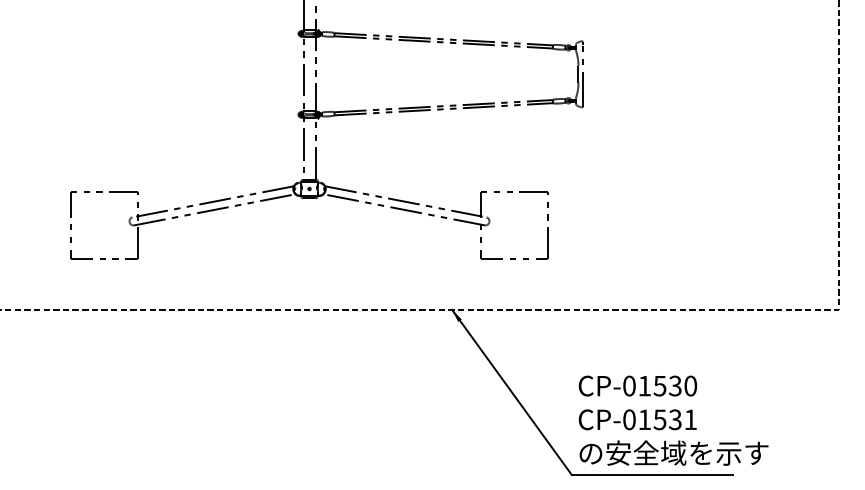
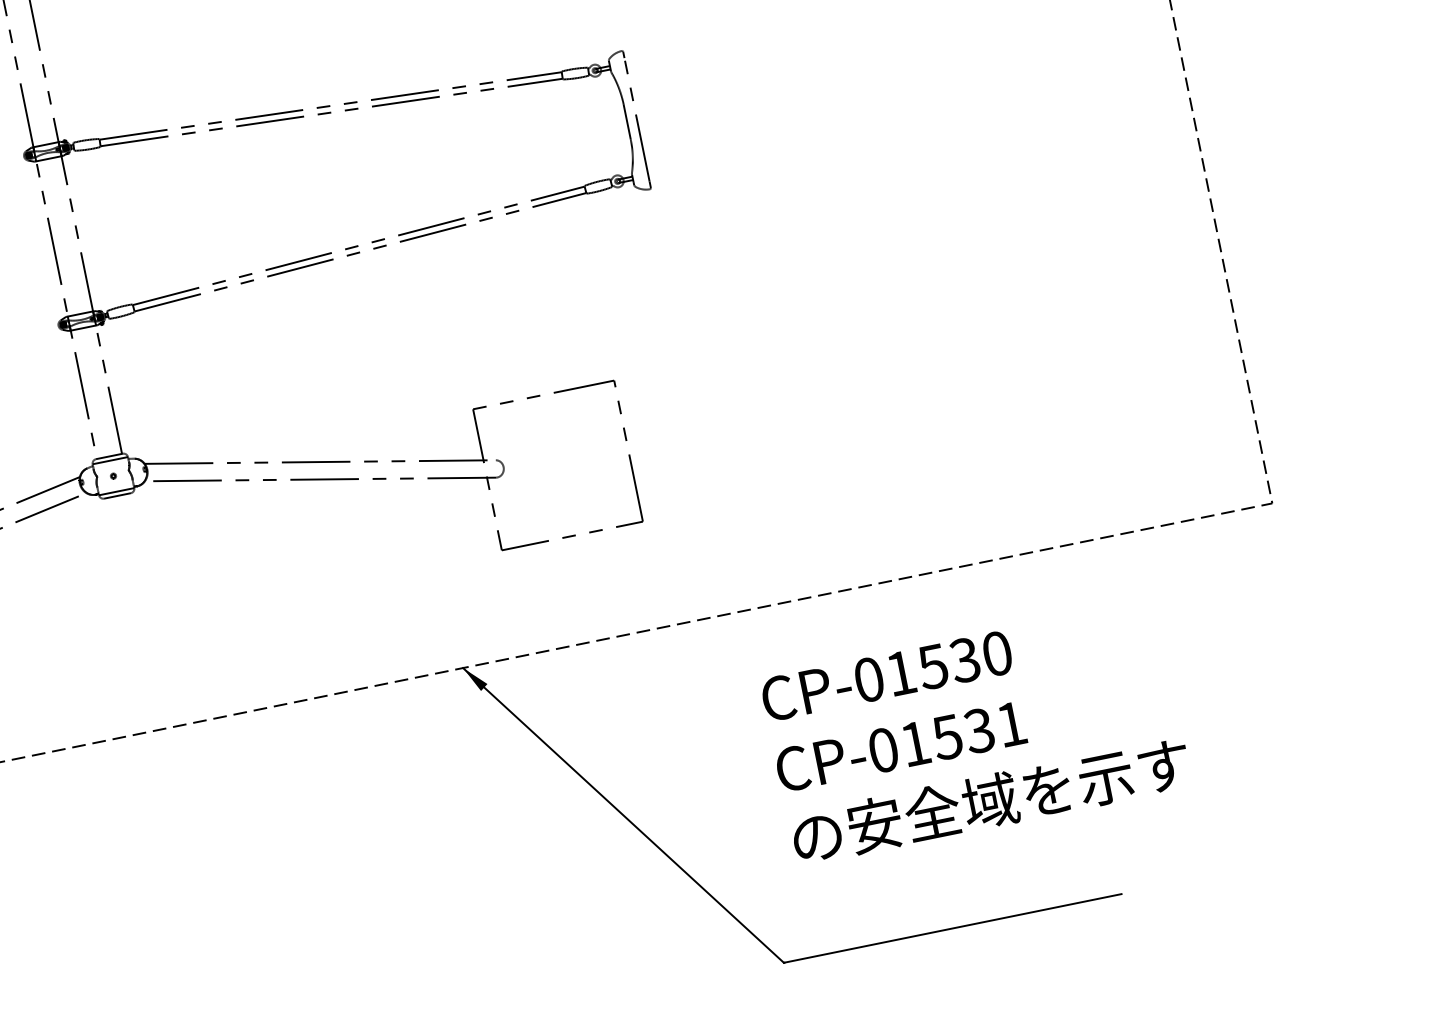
text: (673, 420) -> (975, 733), moved

